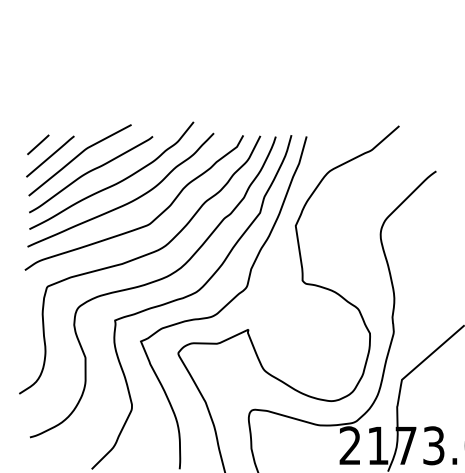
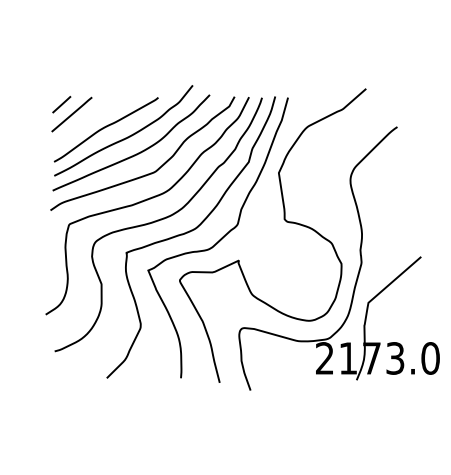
curve: (77, 157) -> (94, 115), removed

